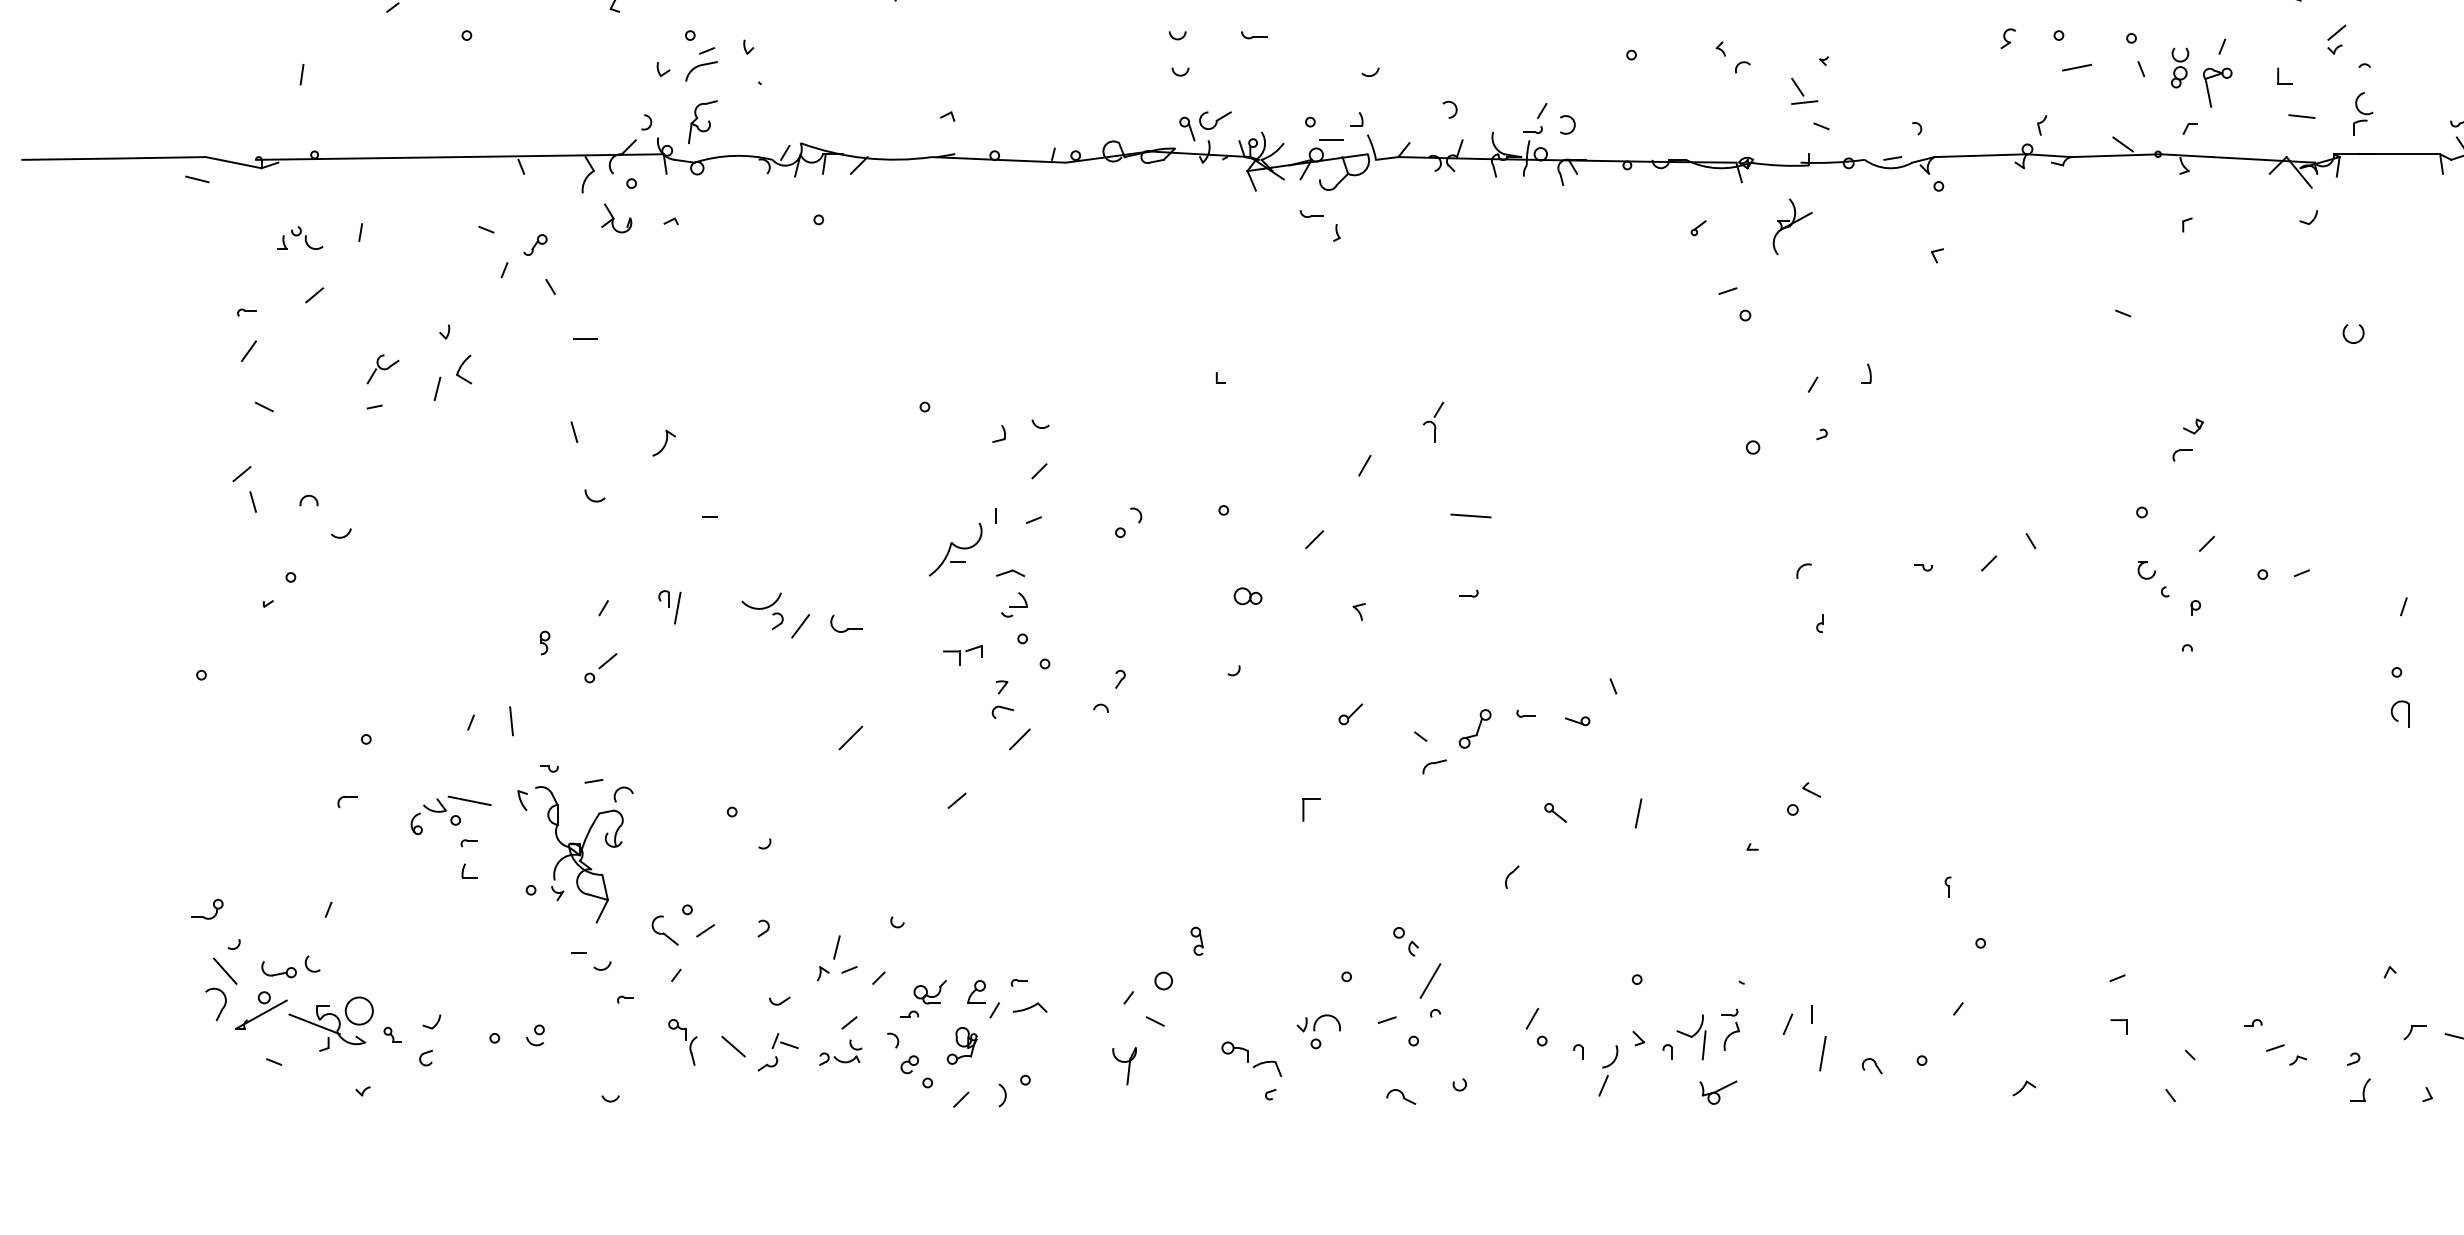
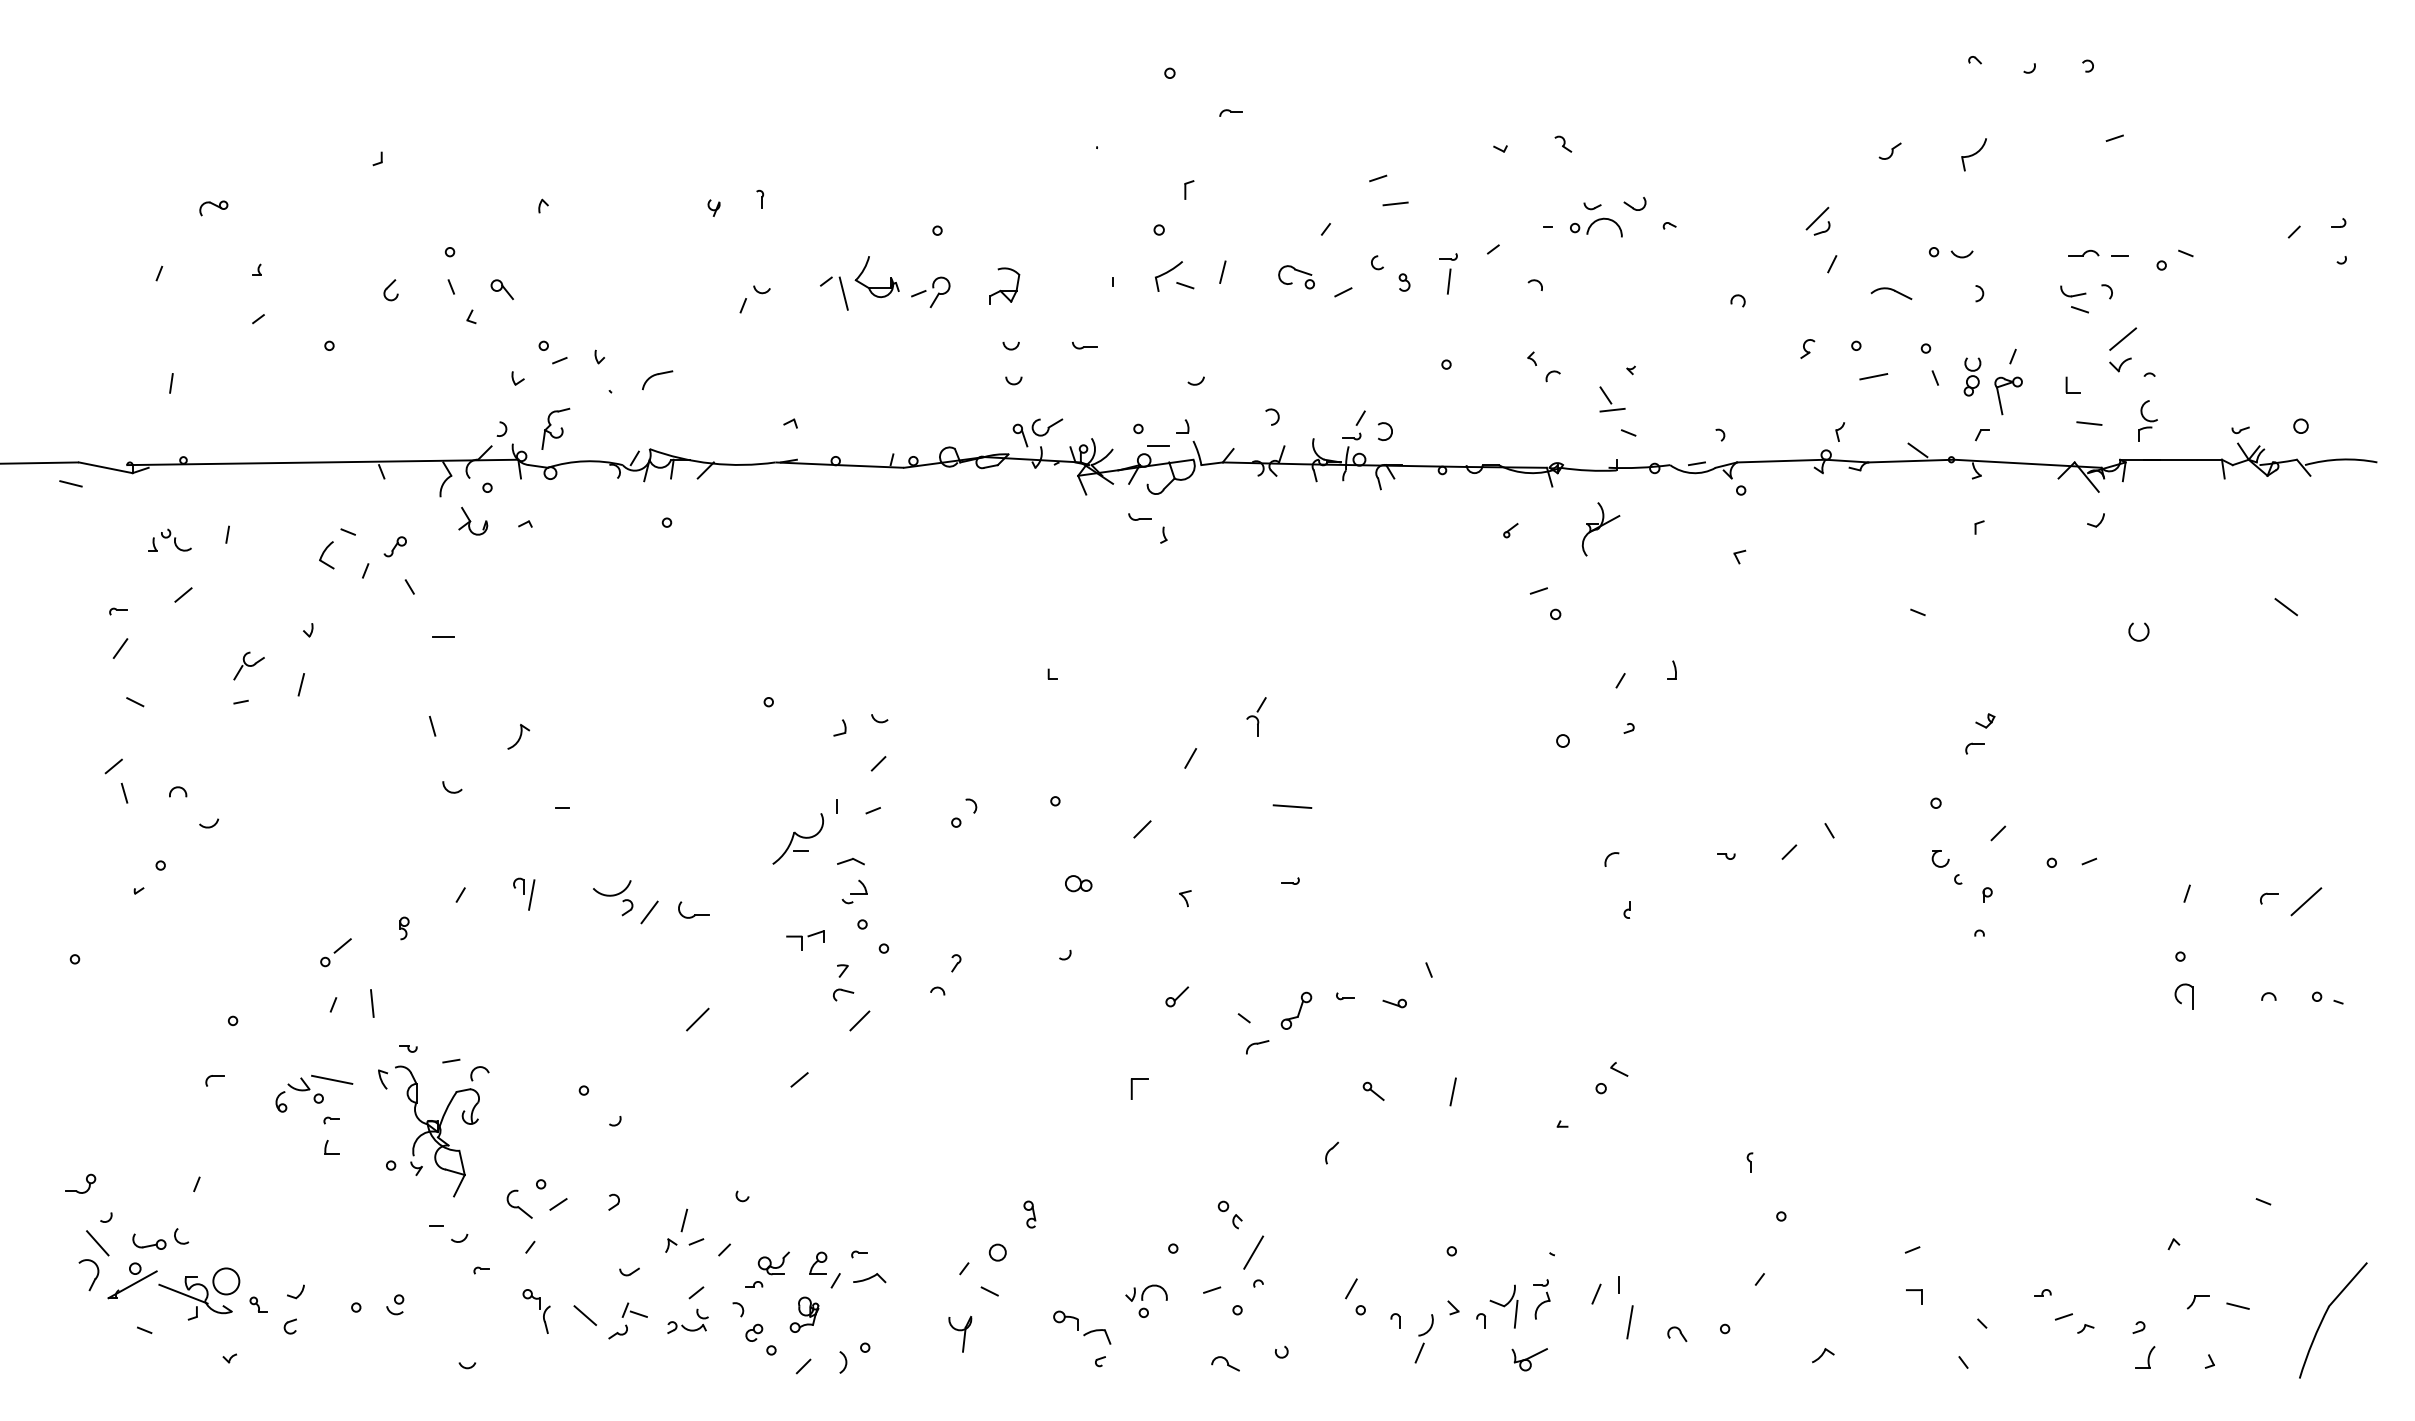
part: (2336, 39) -> (2122, 349), size x1.6
part: (701, 71) -> (657, 380), moved
part: (463, 369) -> (326, 555), moved
part: (600, 668) -> (335, 952), moved

